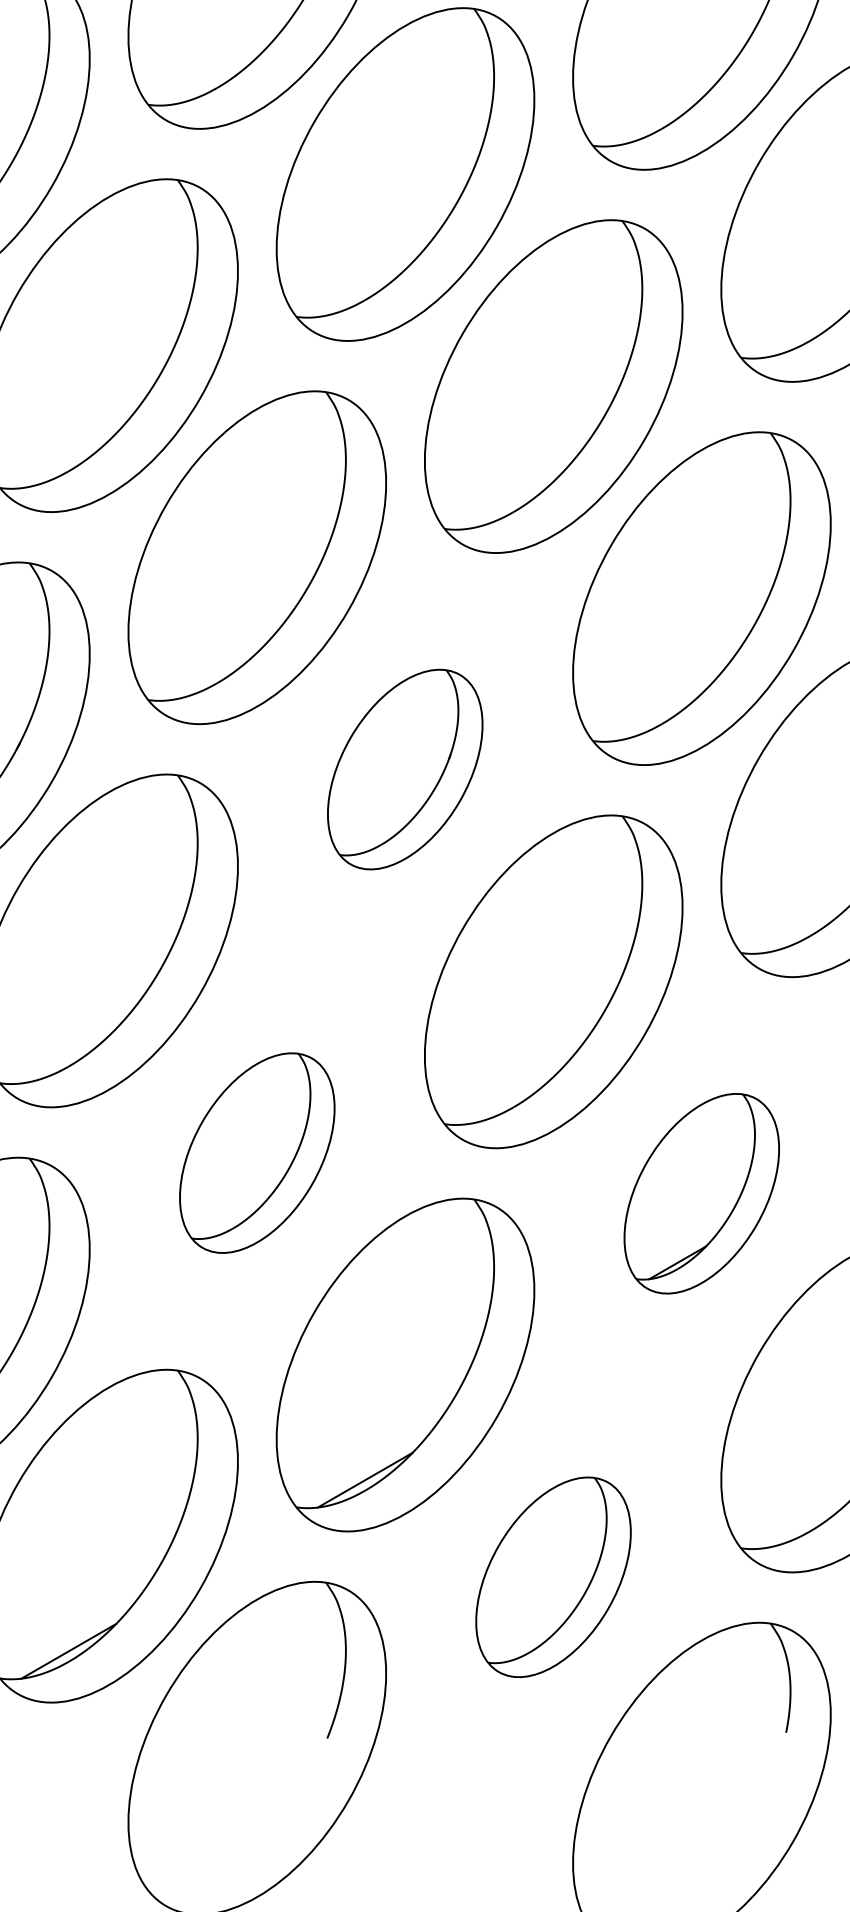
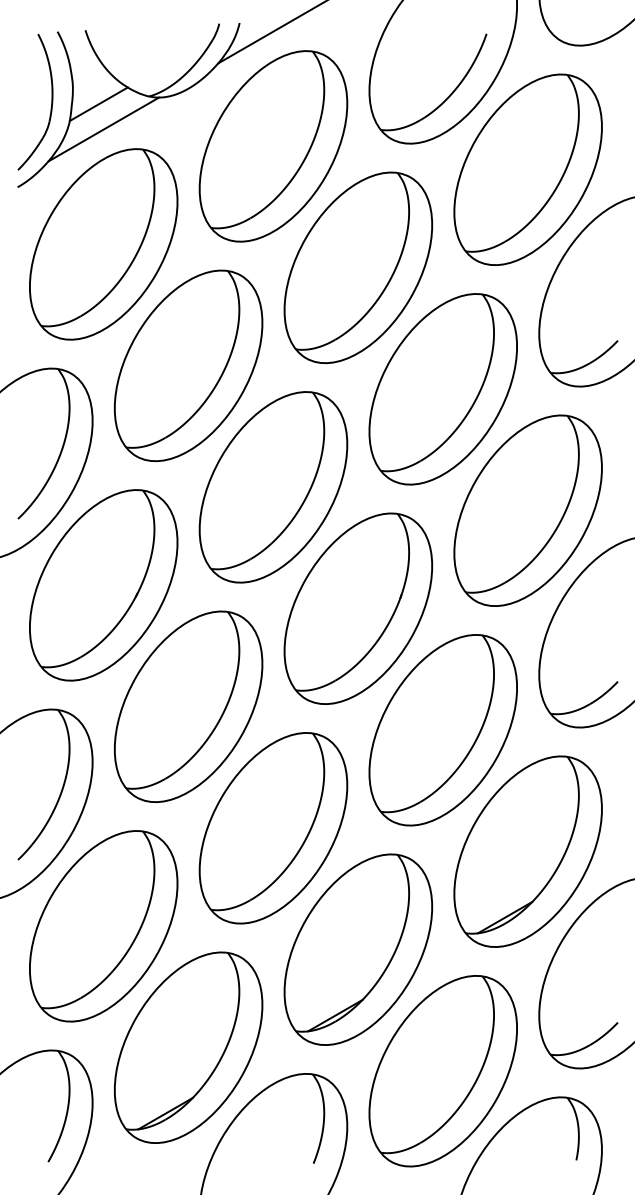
part: (403, 769) -> (357, 608), size x1.67
part: (257, 1153) -> (273, 828), size x1.67
part: (700, 1193) -> (527, 851), size x1.67
part: (552, 1577) -> (442, 1071), size x1.67

